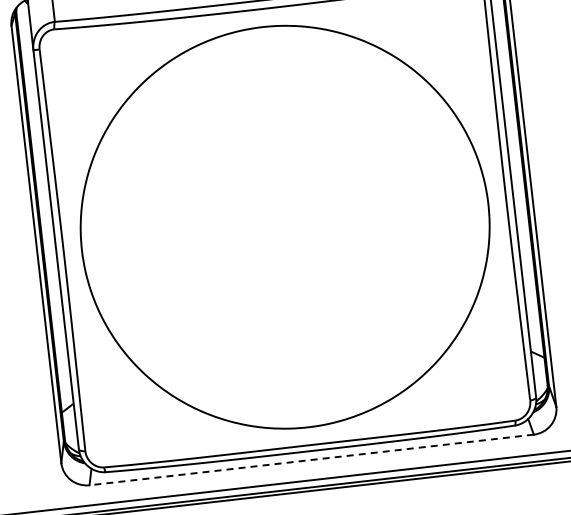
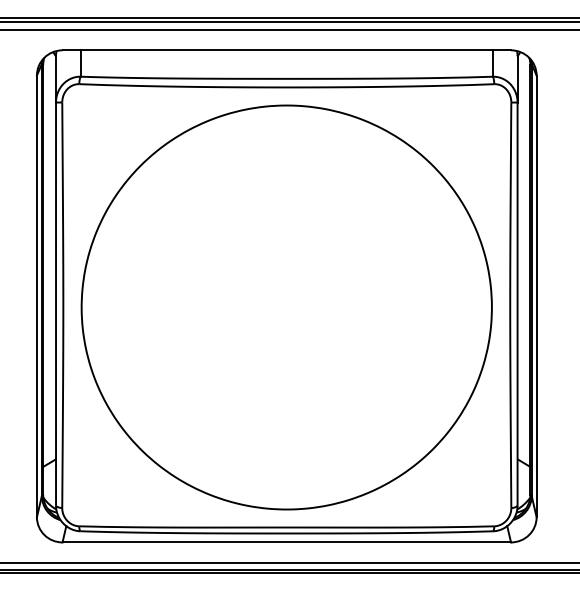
line: (311, 460) -> (286, 542), dashed -> solid

